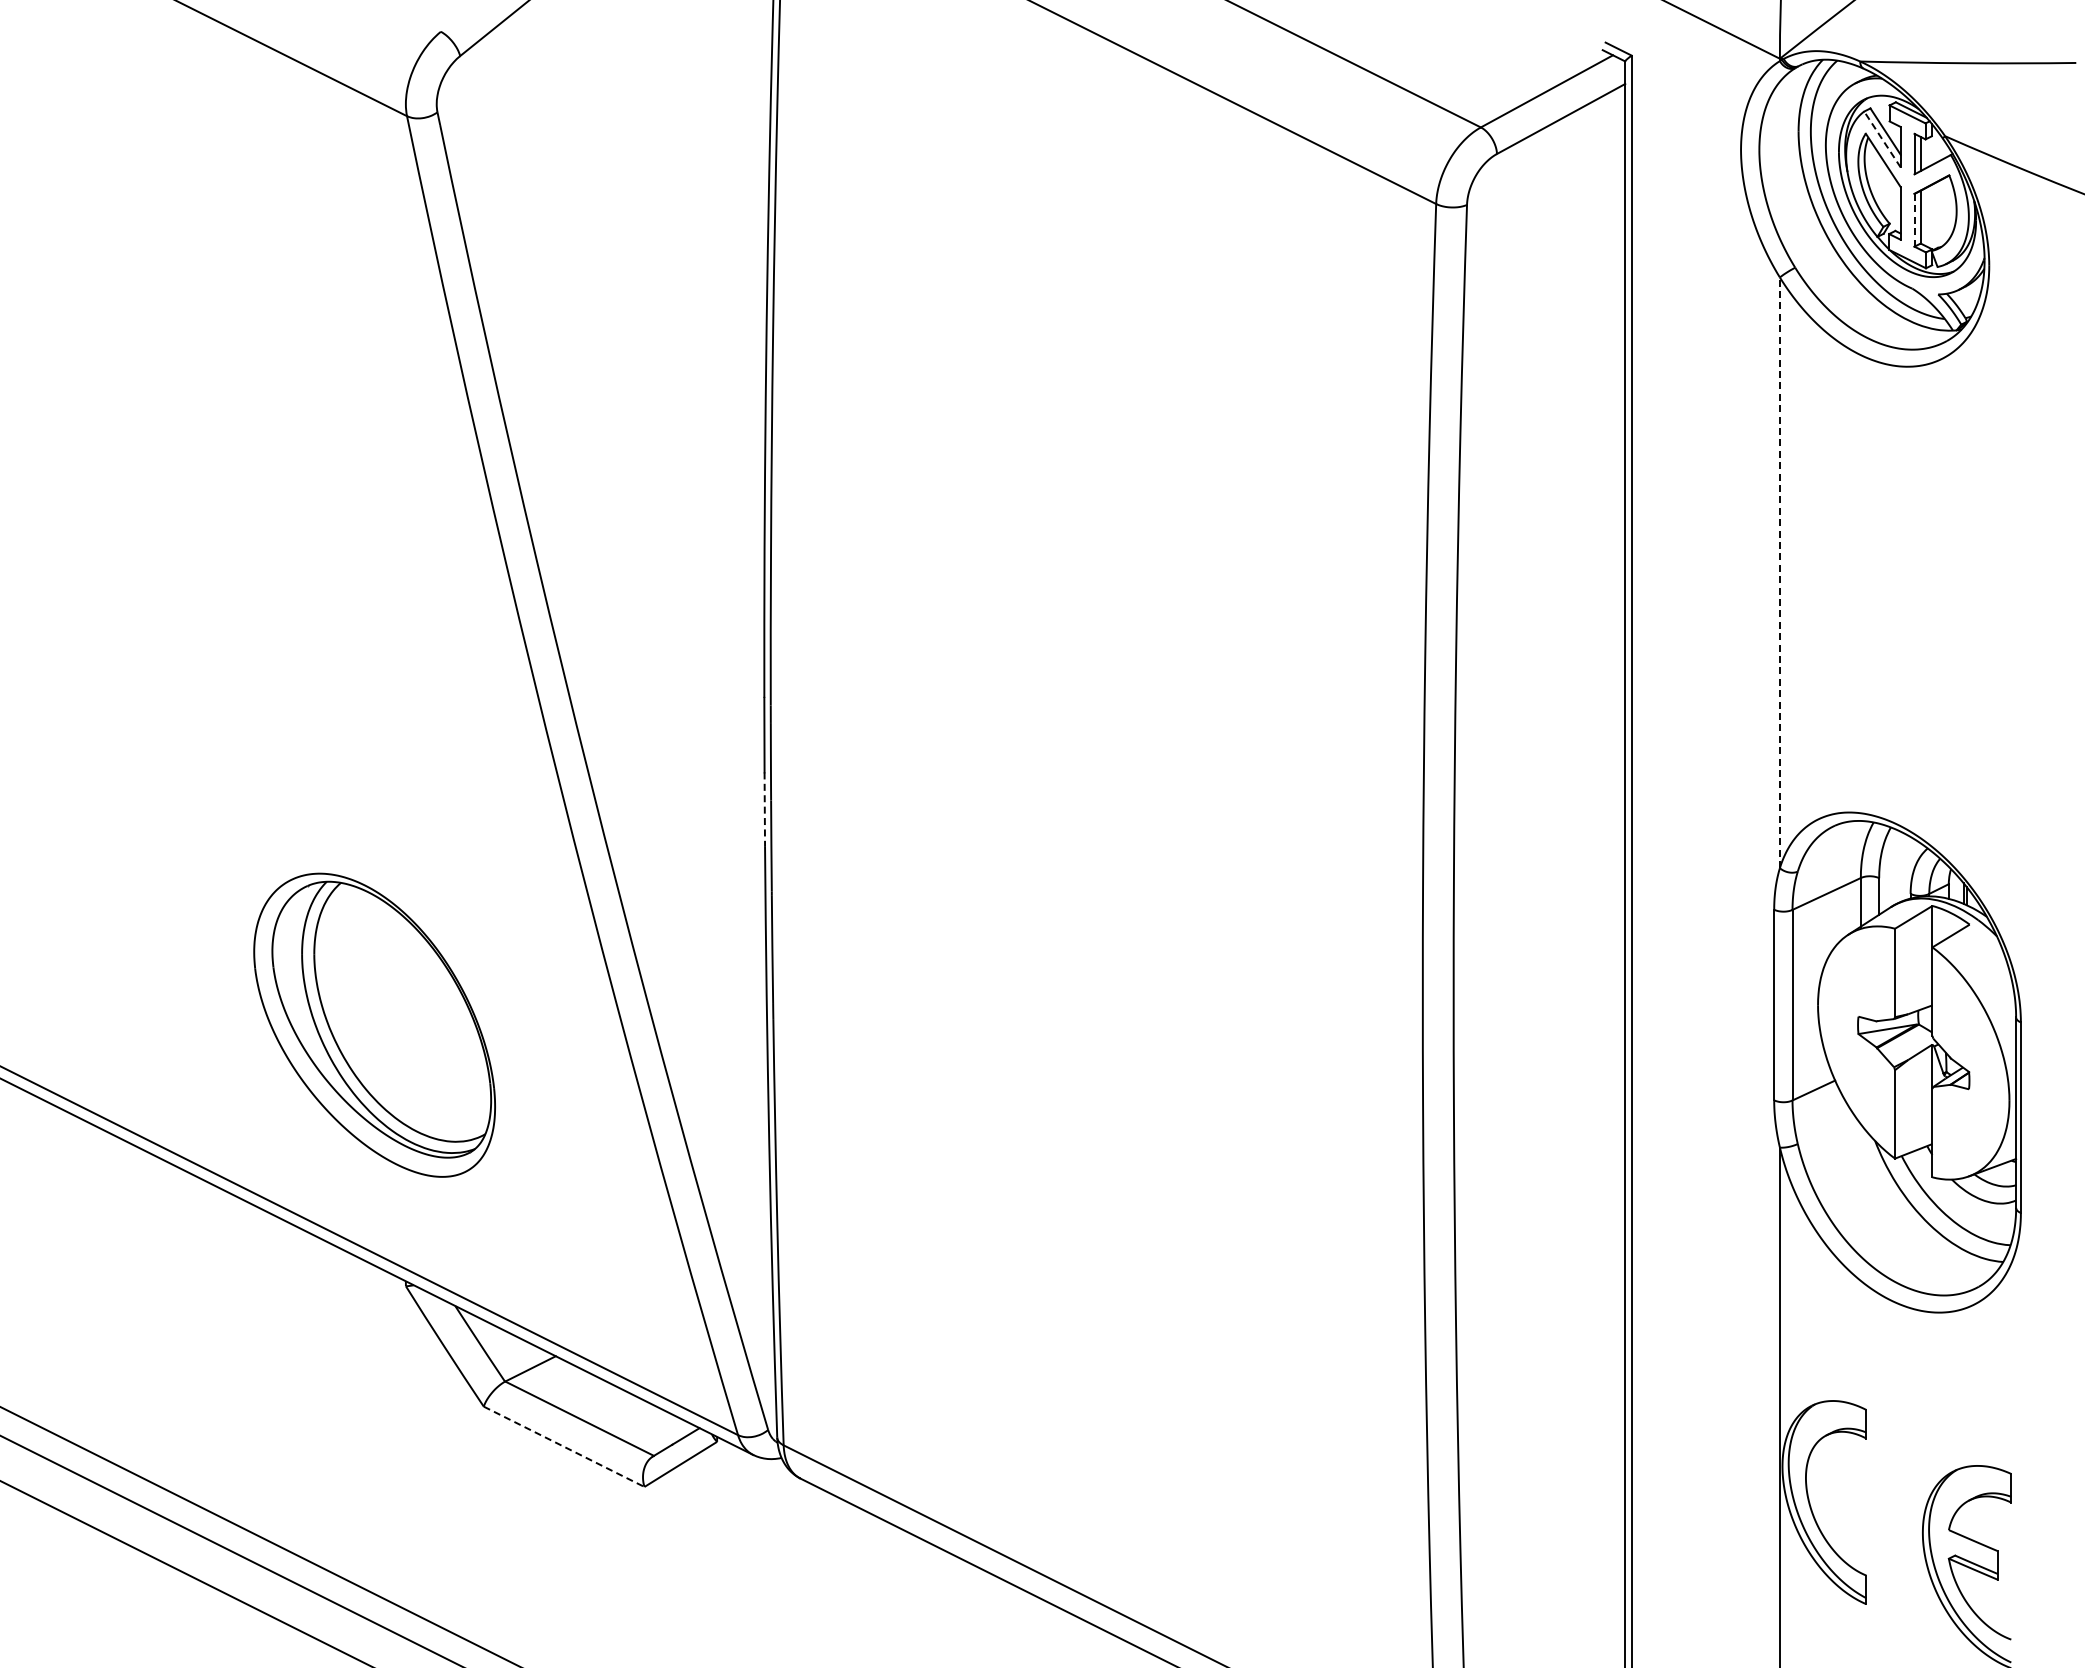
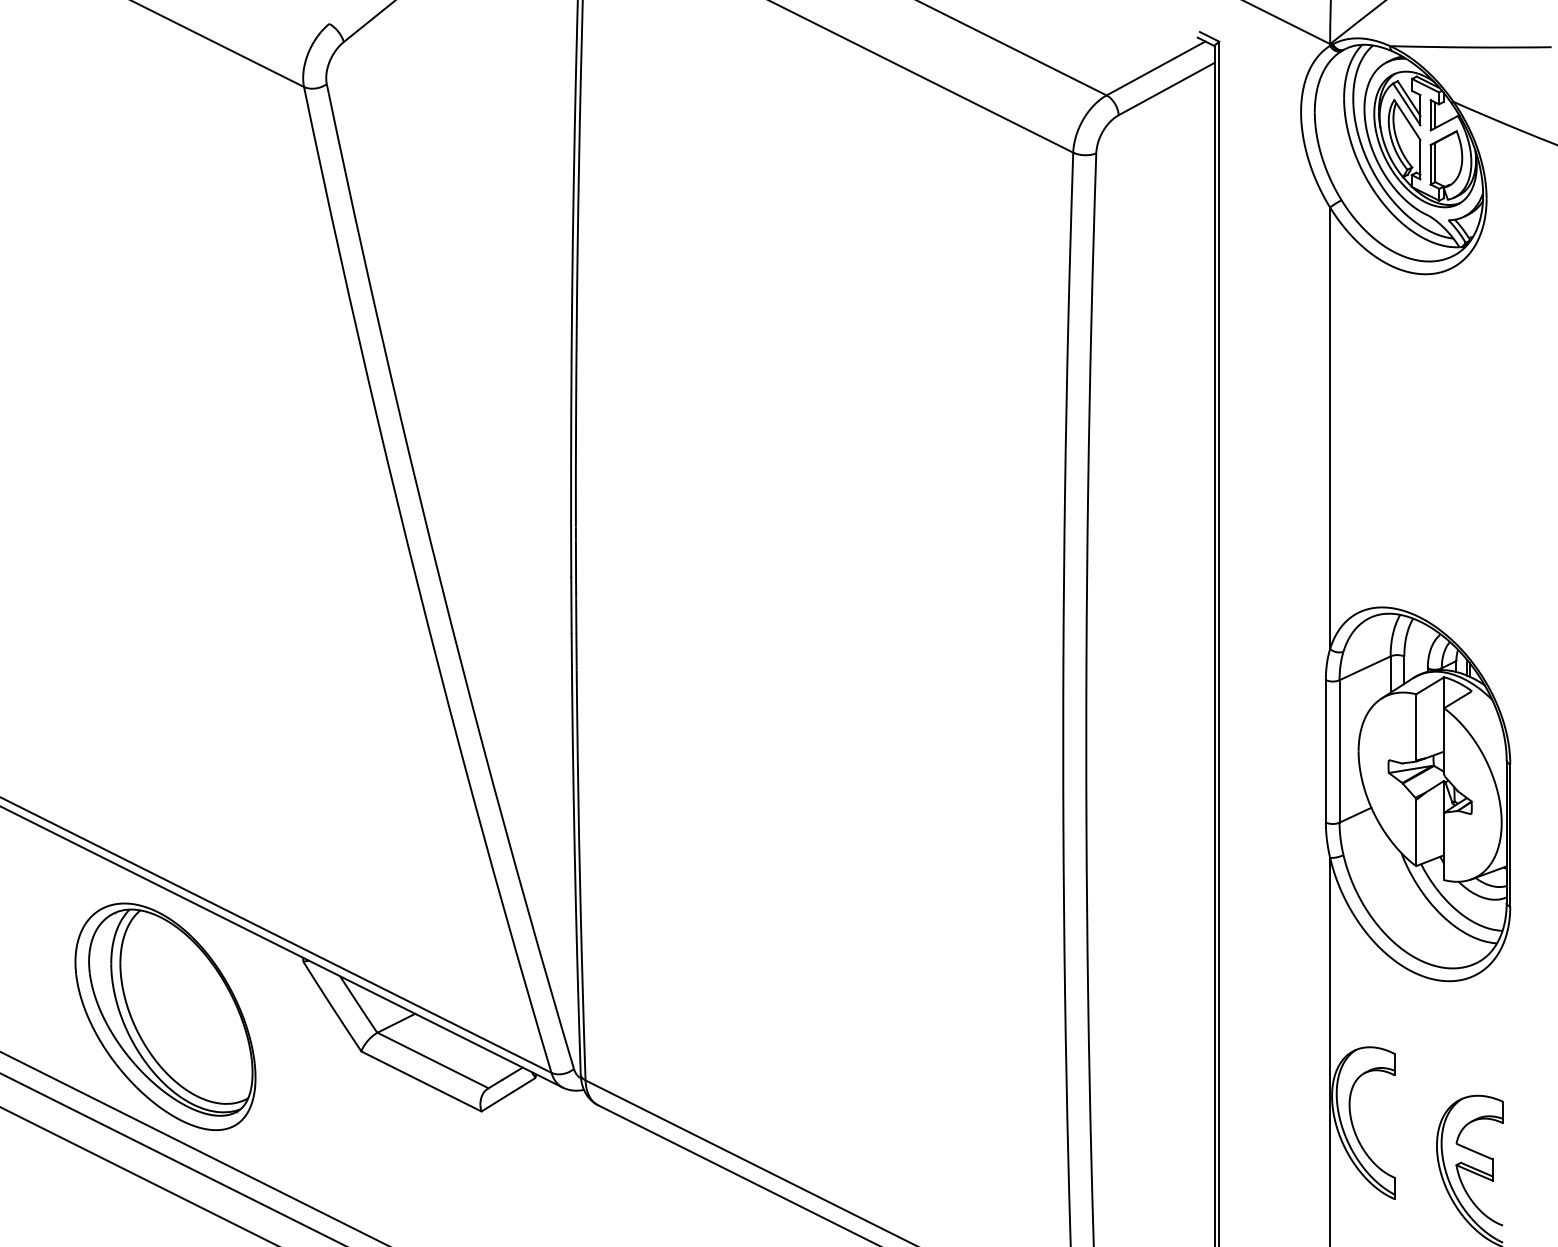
line: (1882, 139) -> (1406, 104), dashed -> solid
line: (1914, 219) -> (1430, 164), dashed -> solid
line: (1779, 572) -> (1329, 428), dashed -> solid
line: (764, 810) -> (571, 605), dashed -> solid
part: (374, 1024) -> (165, 1016), moved
line: (564, 1446) -> (421, 1081), dashed -> solid

